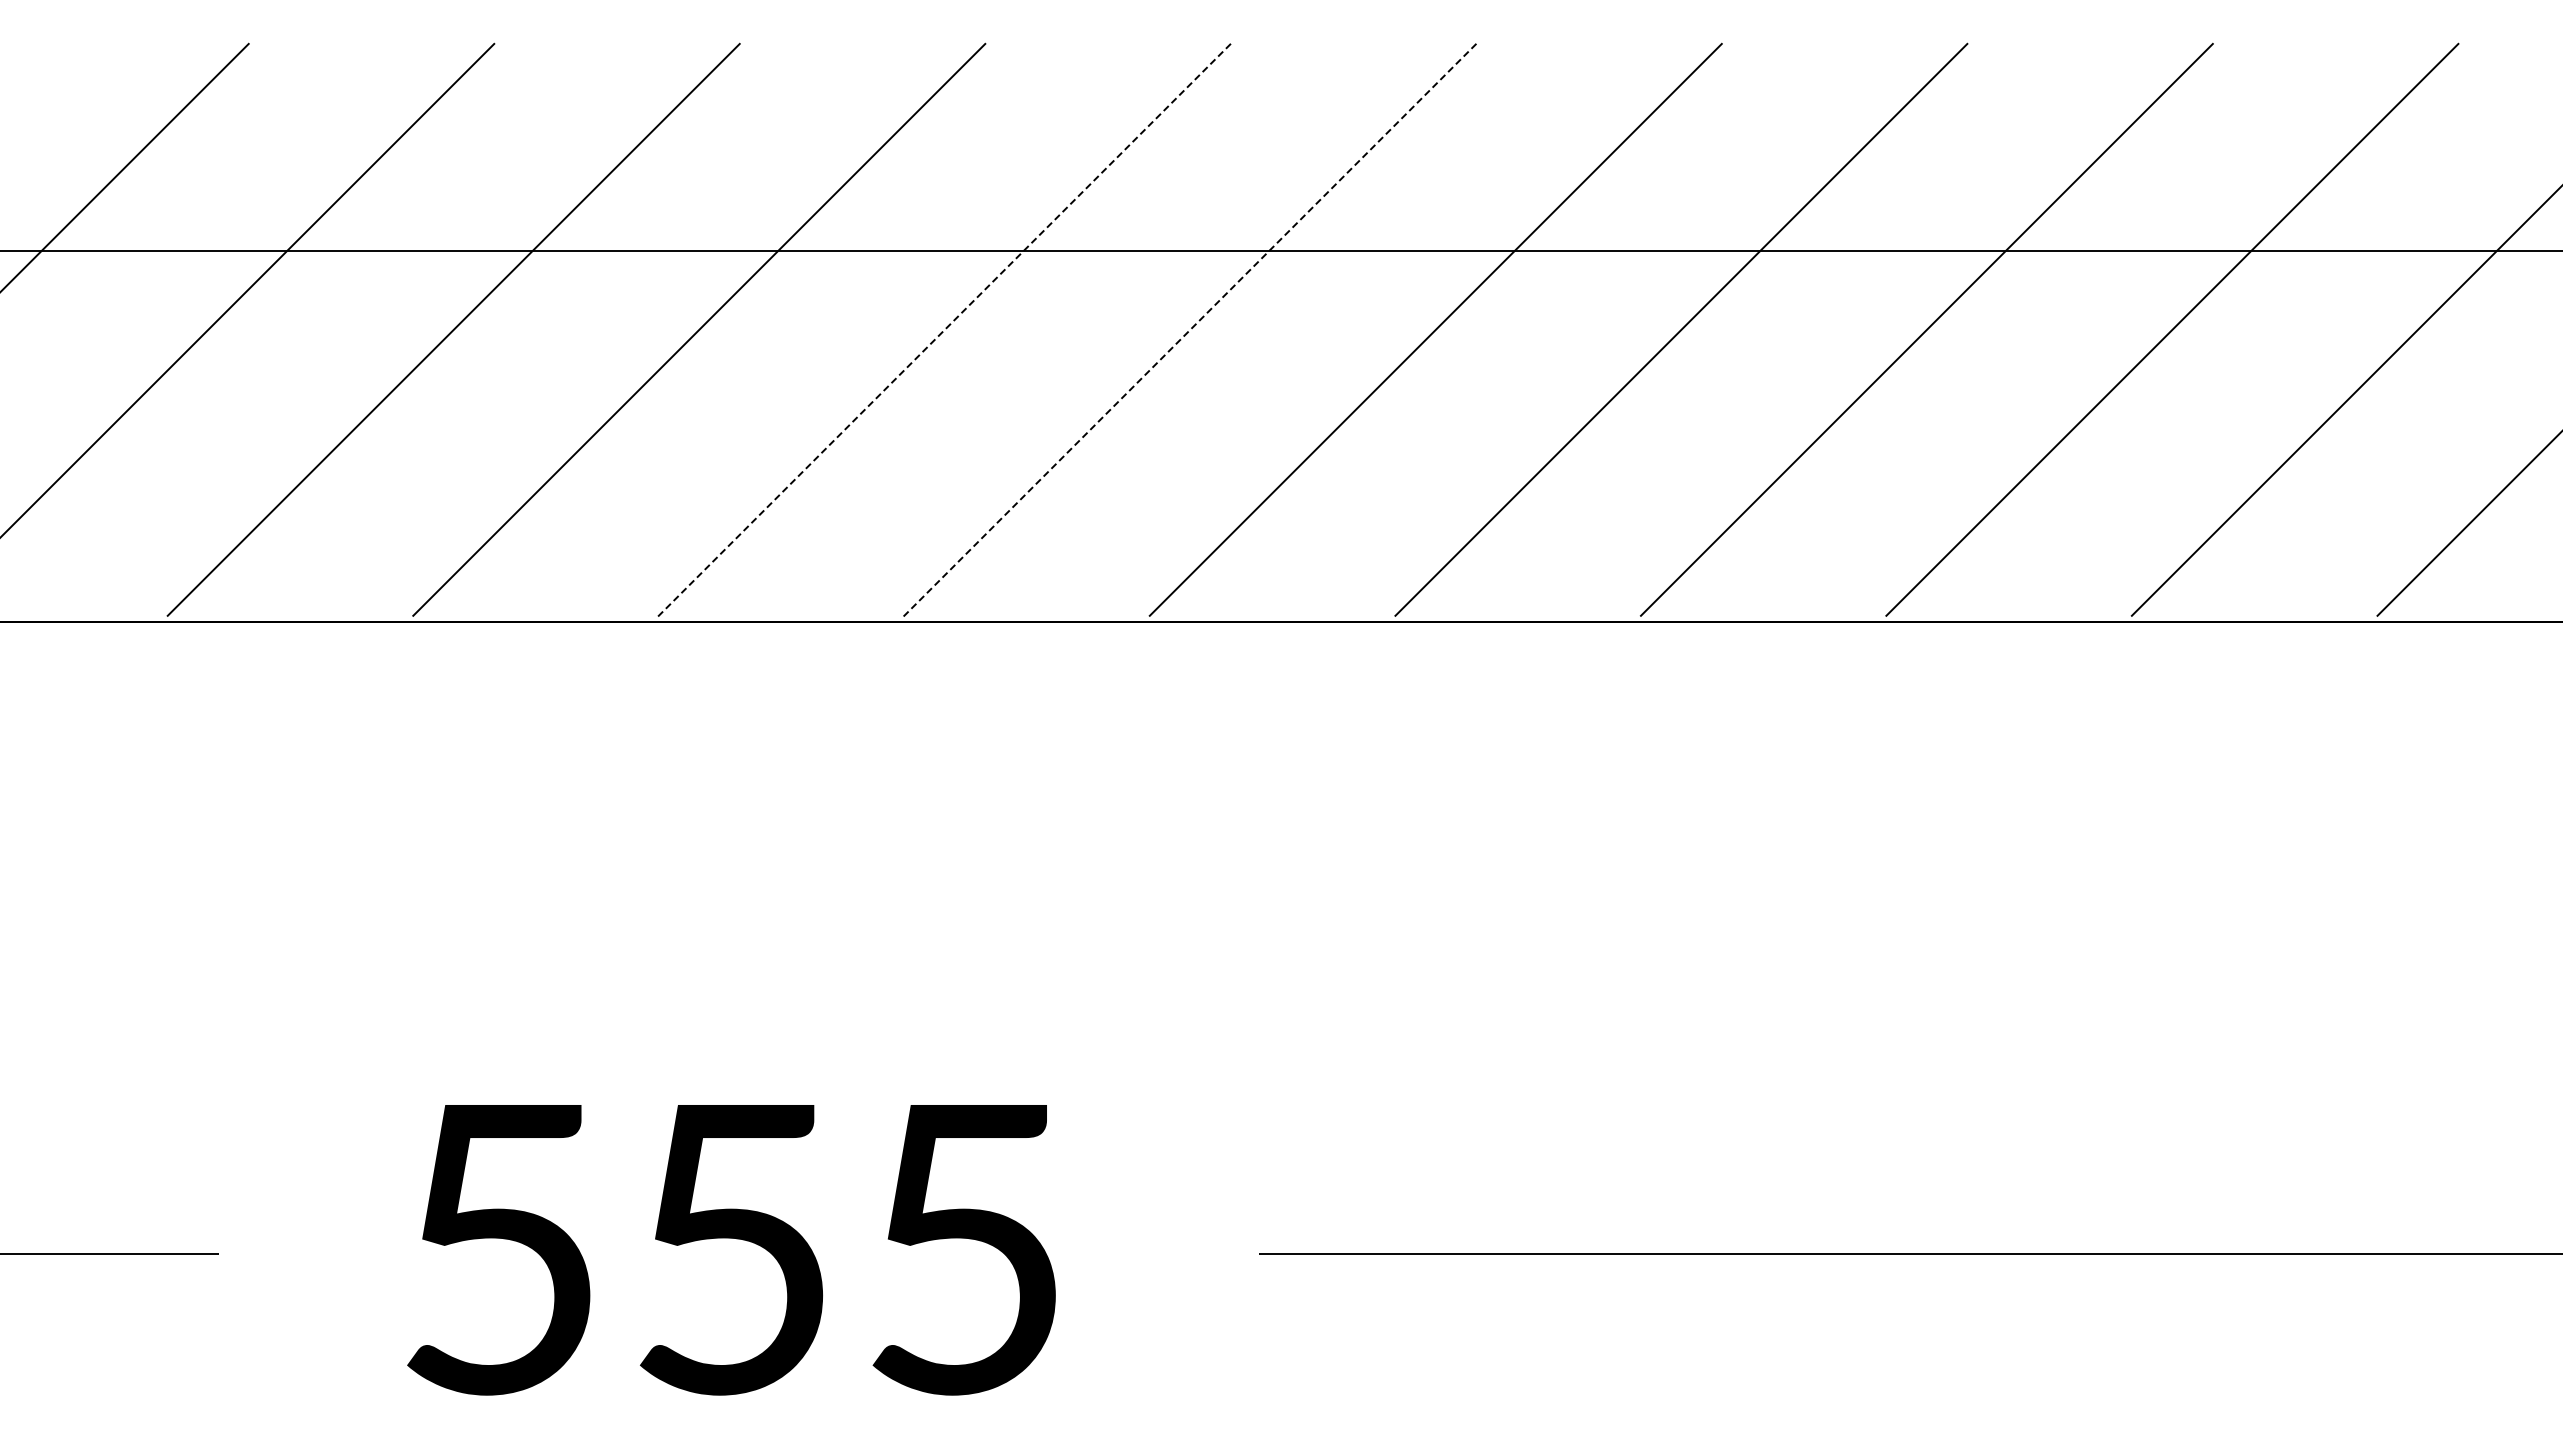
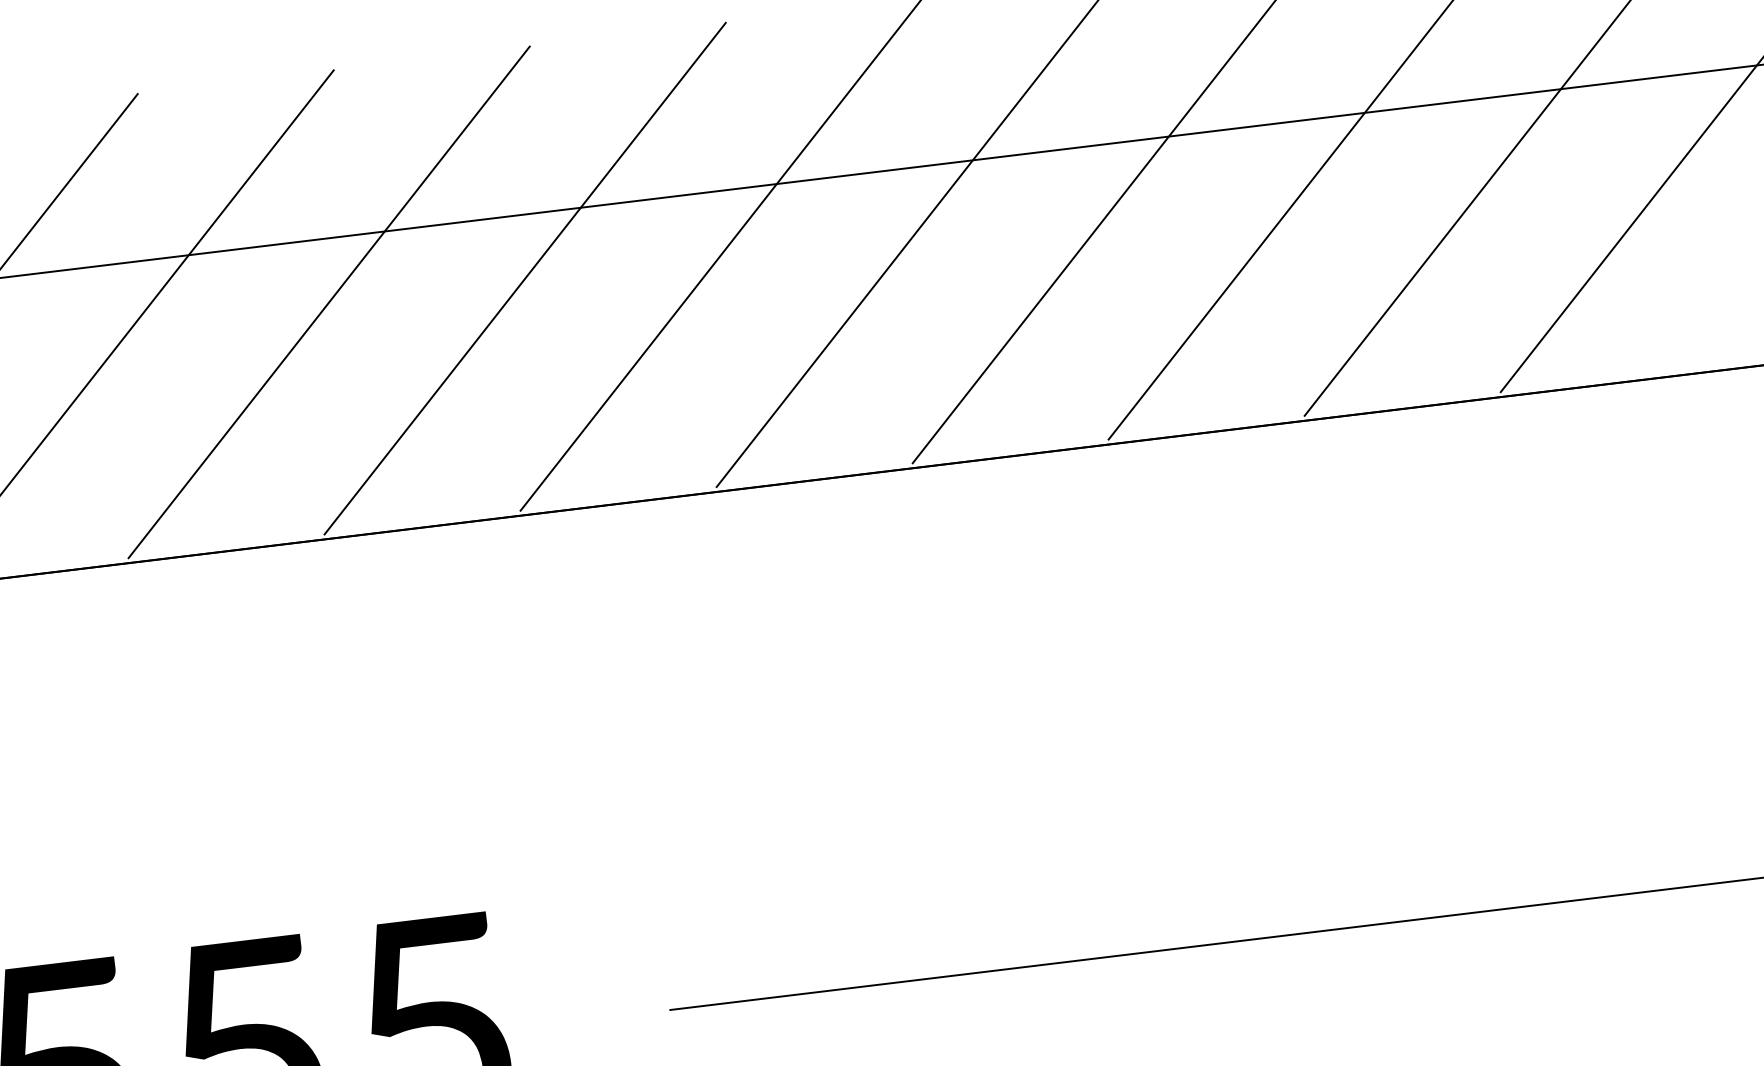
line: (945, 329) -> (329, 302), dashed -> solid
line: (1190, 329) -> (525, 278), dashed -> solid

